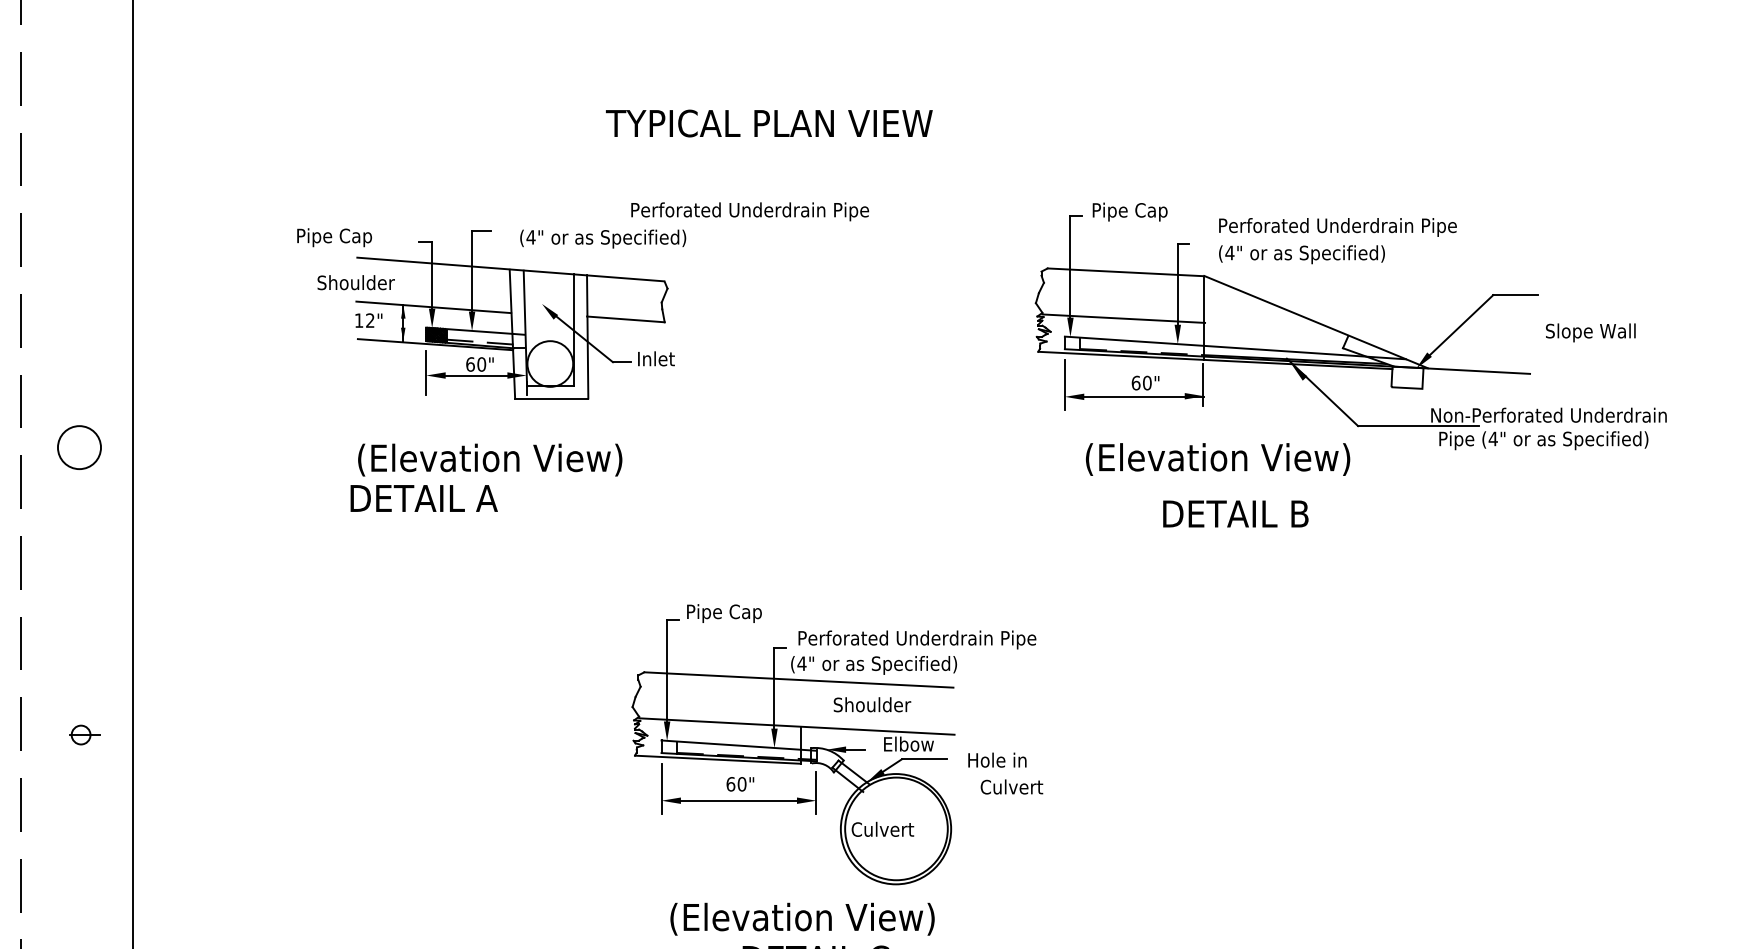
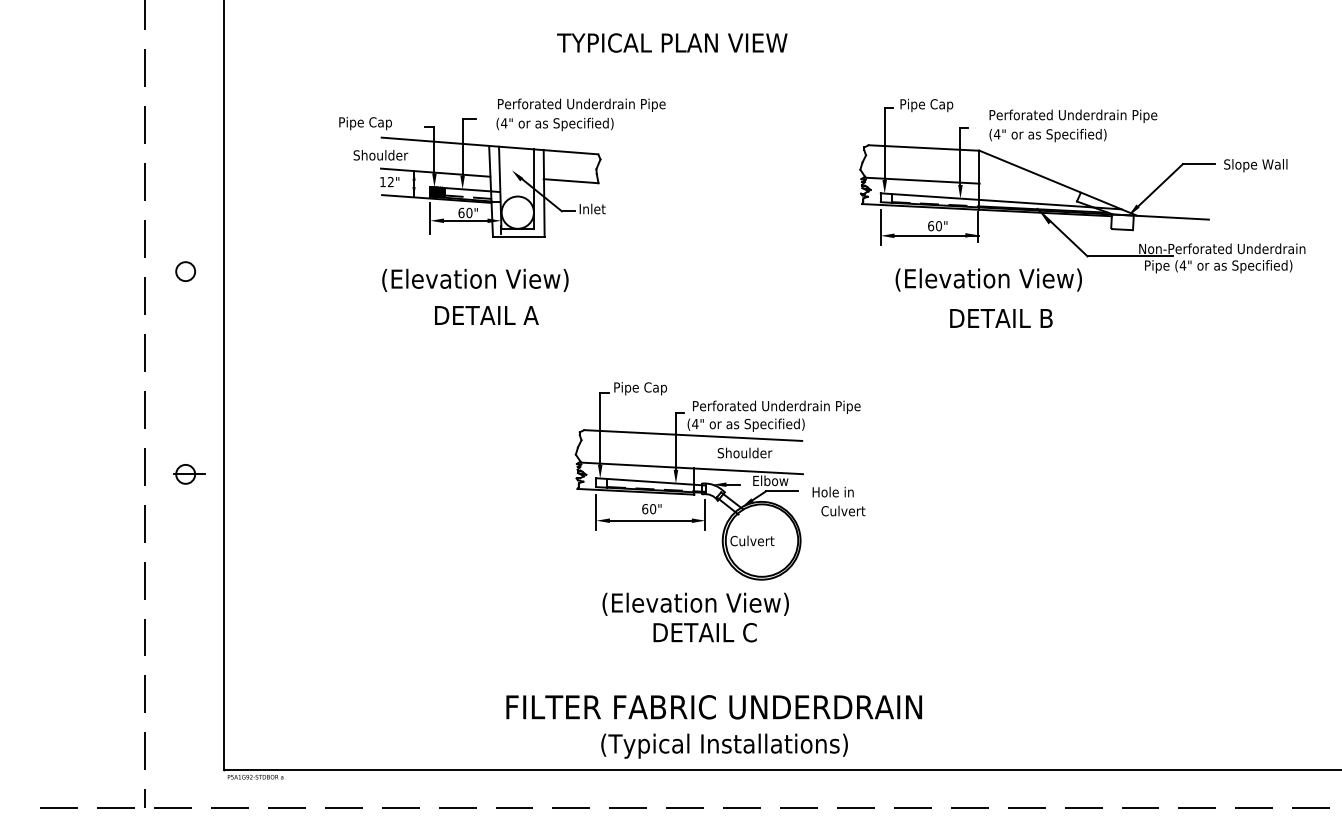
text: (749, 210) -> (581, 104), moved
text: (1590, 332) -> (1255, 165), moved
circle: (79, 447) -> (185, 271), size x0.62
text: (423, 498) -> (486, 315), moved
part: (84, 735) -> (189, 474), size x1.43

